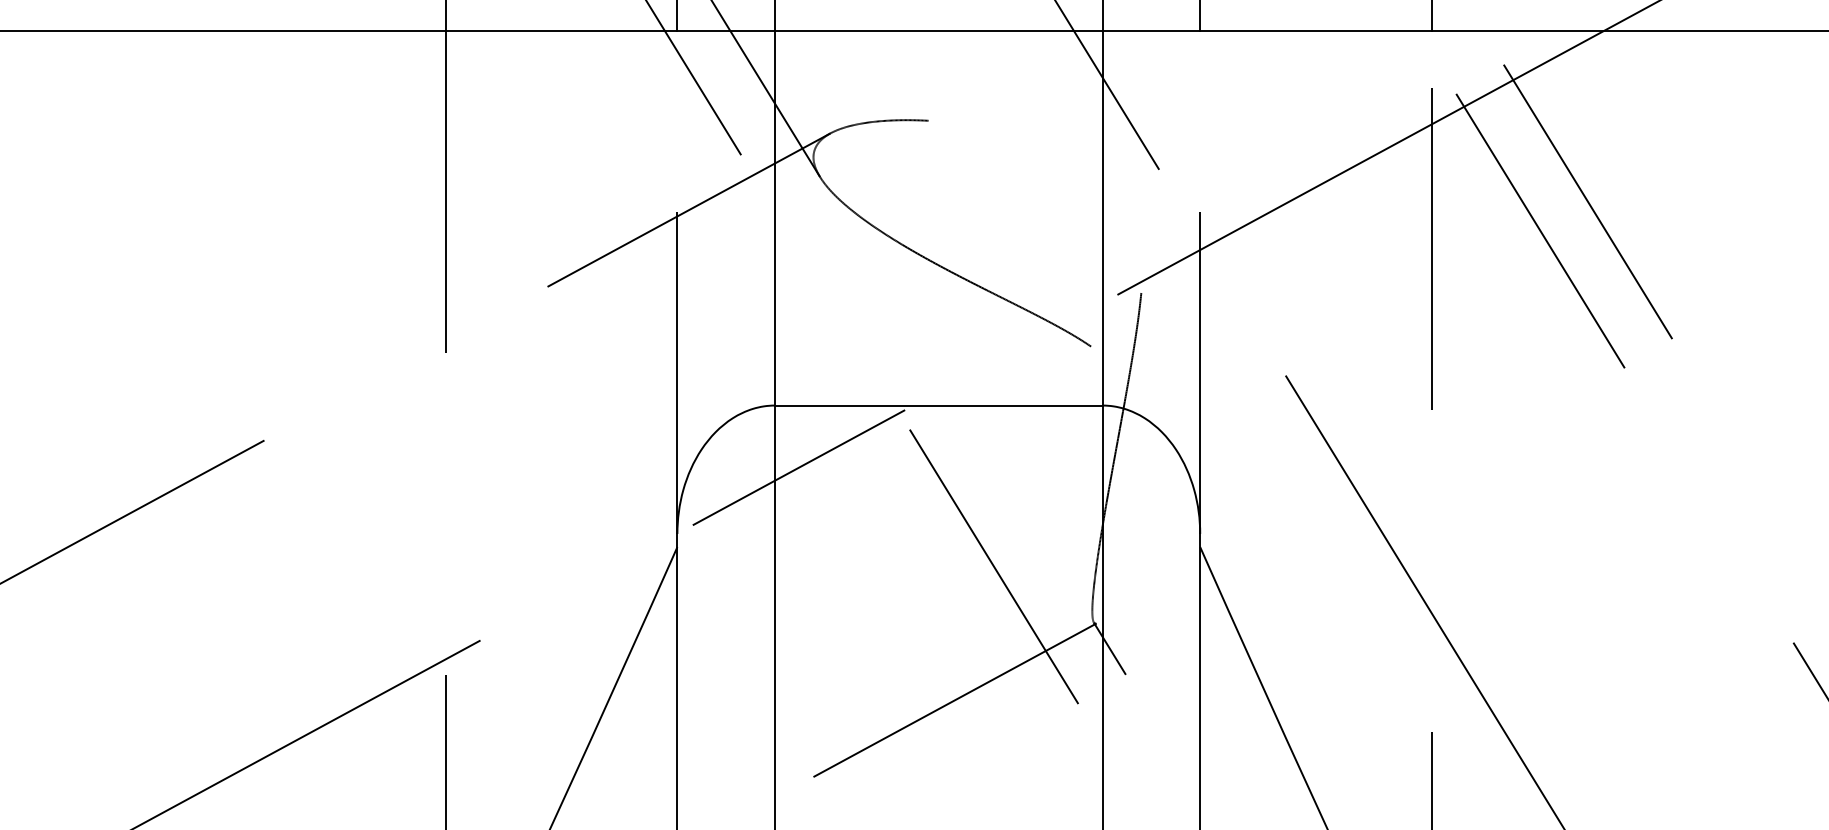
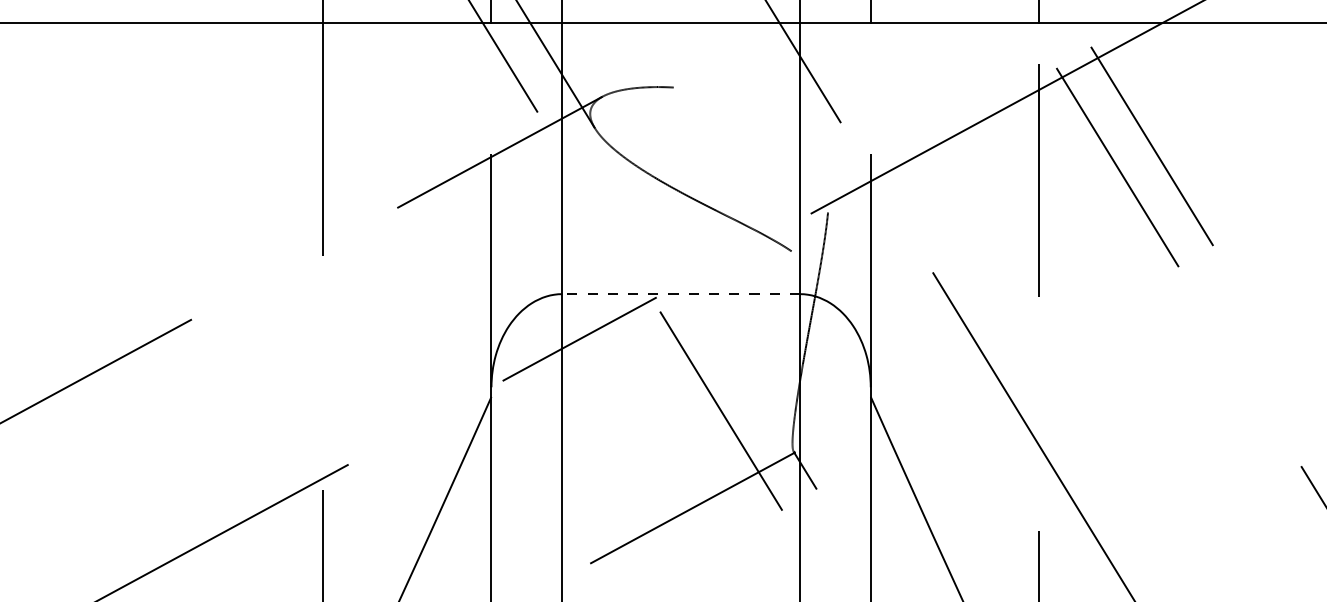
line: (938, 405) -> (680, 294), solid -> dashed

